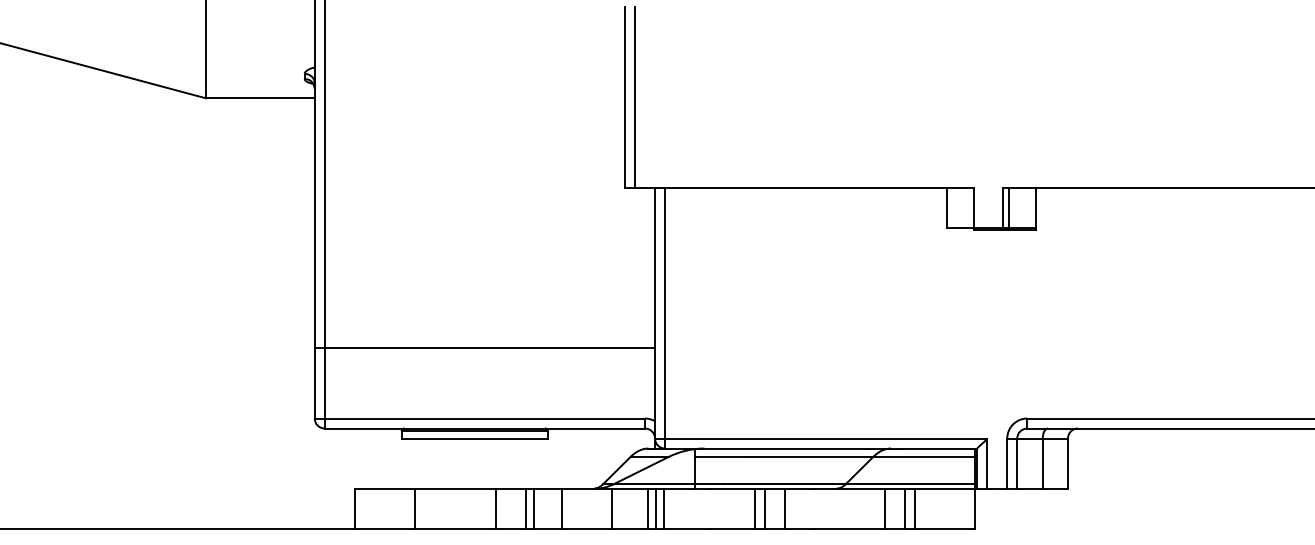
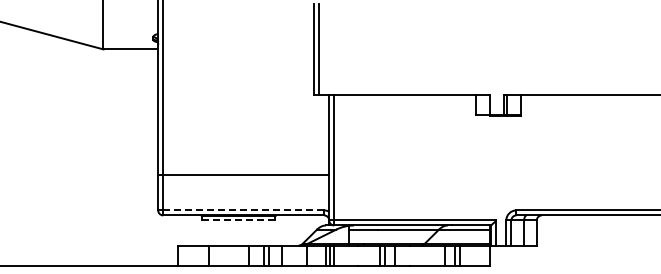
line: (486, 418) -> (244, 210), solid -> dashed
line: (474, 438) -> (238, 220), solid -> dashed

